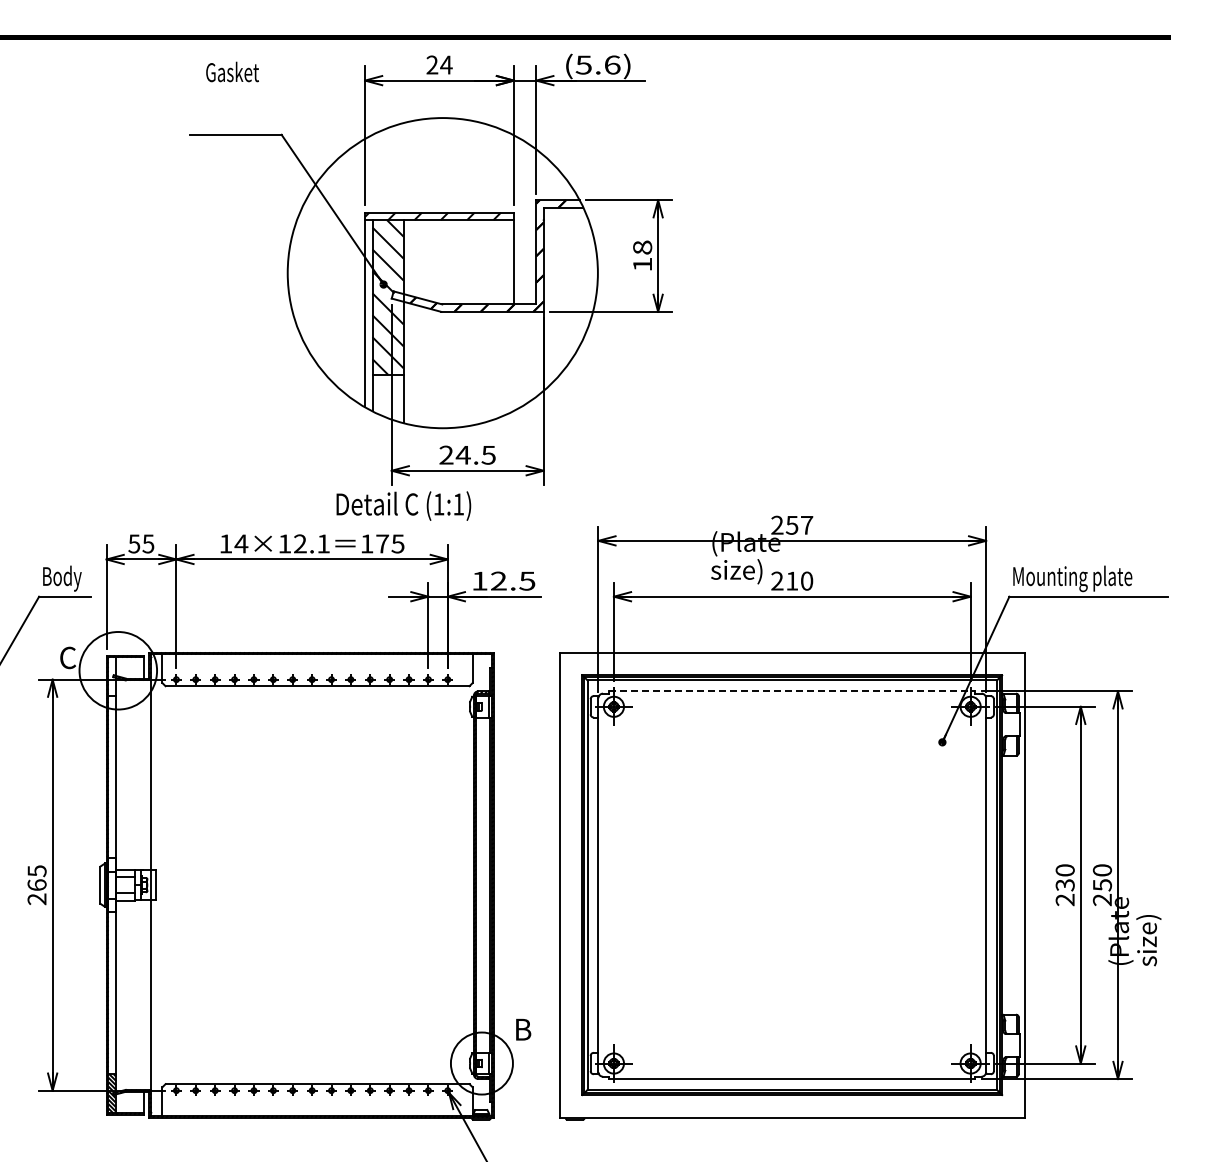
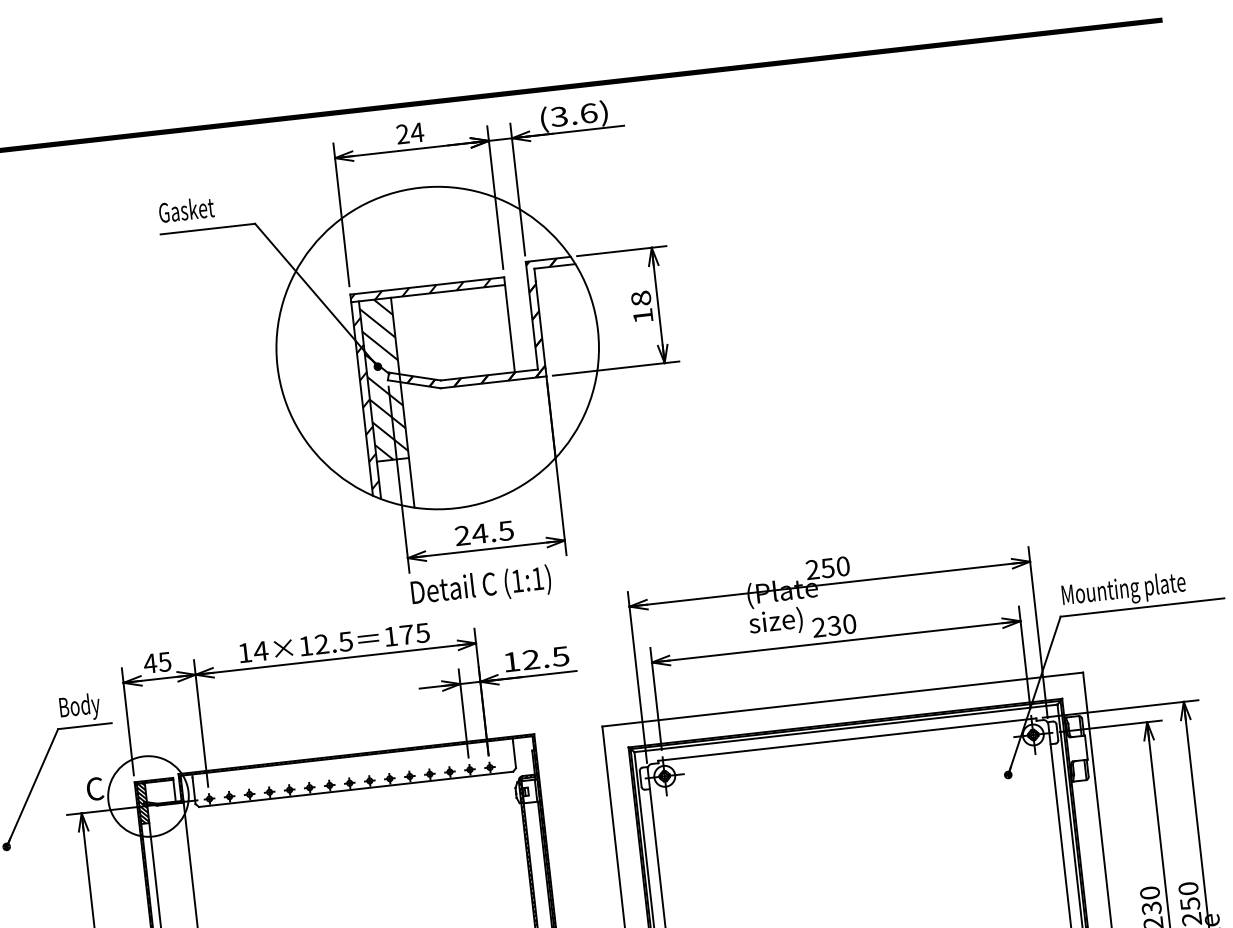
text: (583, 64) -> (558, 116), (5.6) -> (3.6)
text: (232, 71) -> (186, 209), moved
hatch: (368, 318) -> (366, 403), added
text: (403, 505) -> (480, 586), moved
text: (807, 524) -> (843, 565), 257 -> 250
text: (134, 543) -> (150, 663), 55 -> 45
text: (323, 543) -> (345, 641), 14×12.1 -> 14×12.5
text: (791, 580) -> (833, 625), 210 -> 230
hatch: (112, 676) -> (143, 803), added
line: (792, 691) -> (847, 739), dashed -> solid

